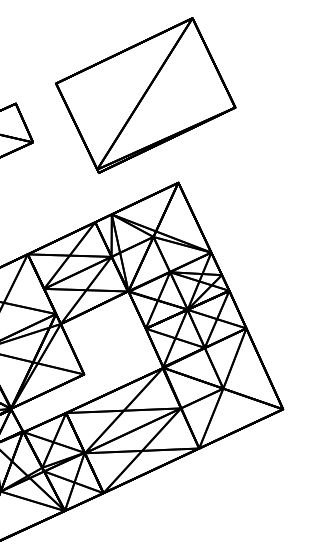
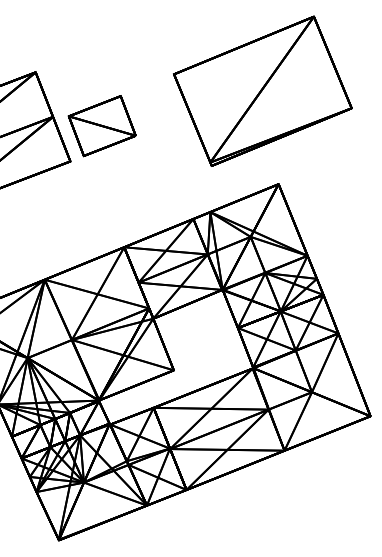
part: (145, 94) -> (262, 90), moved

